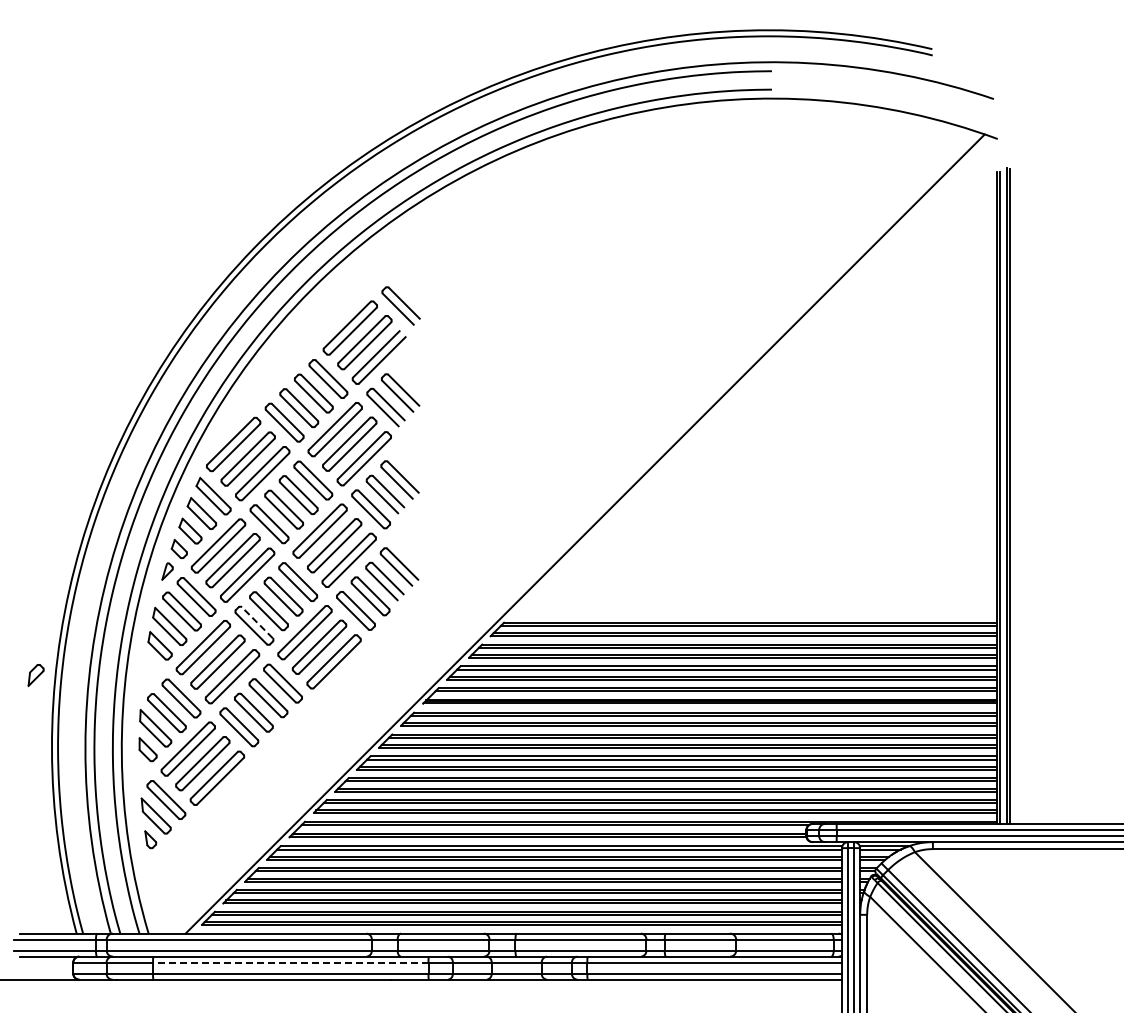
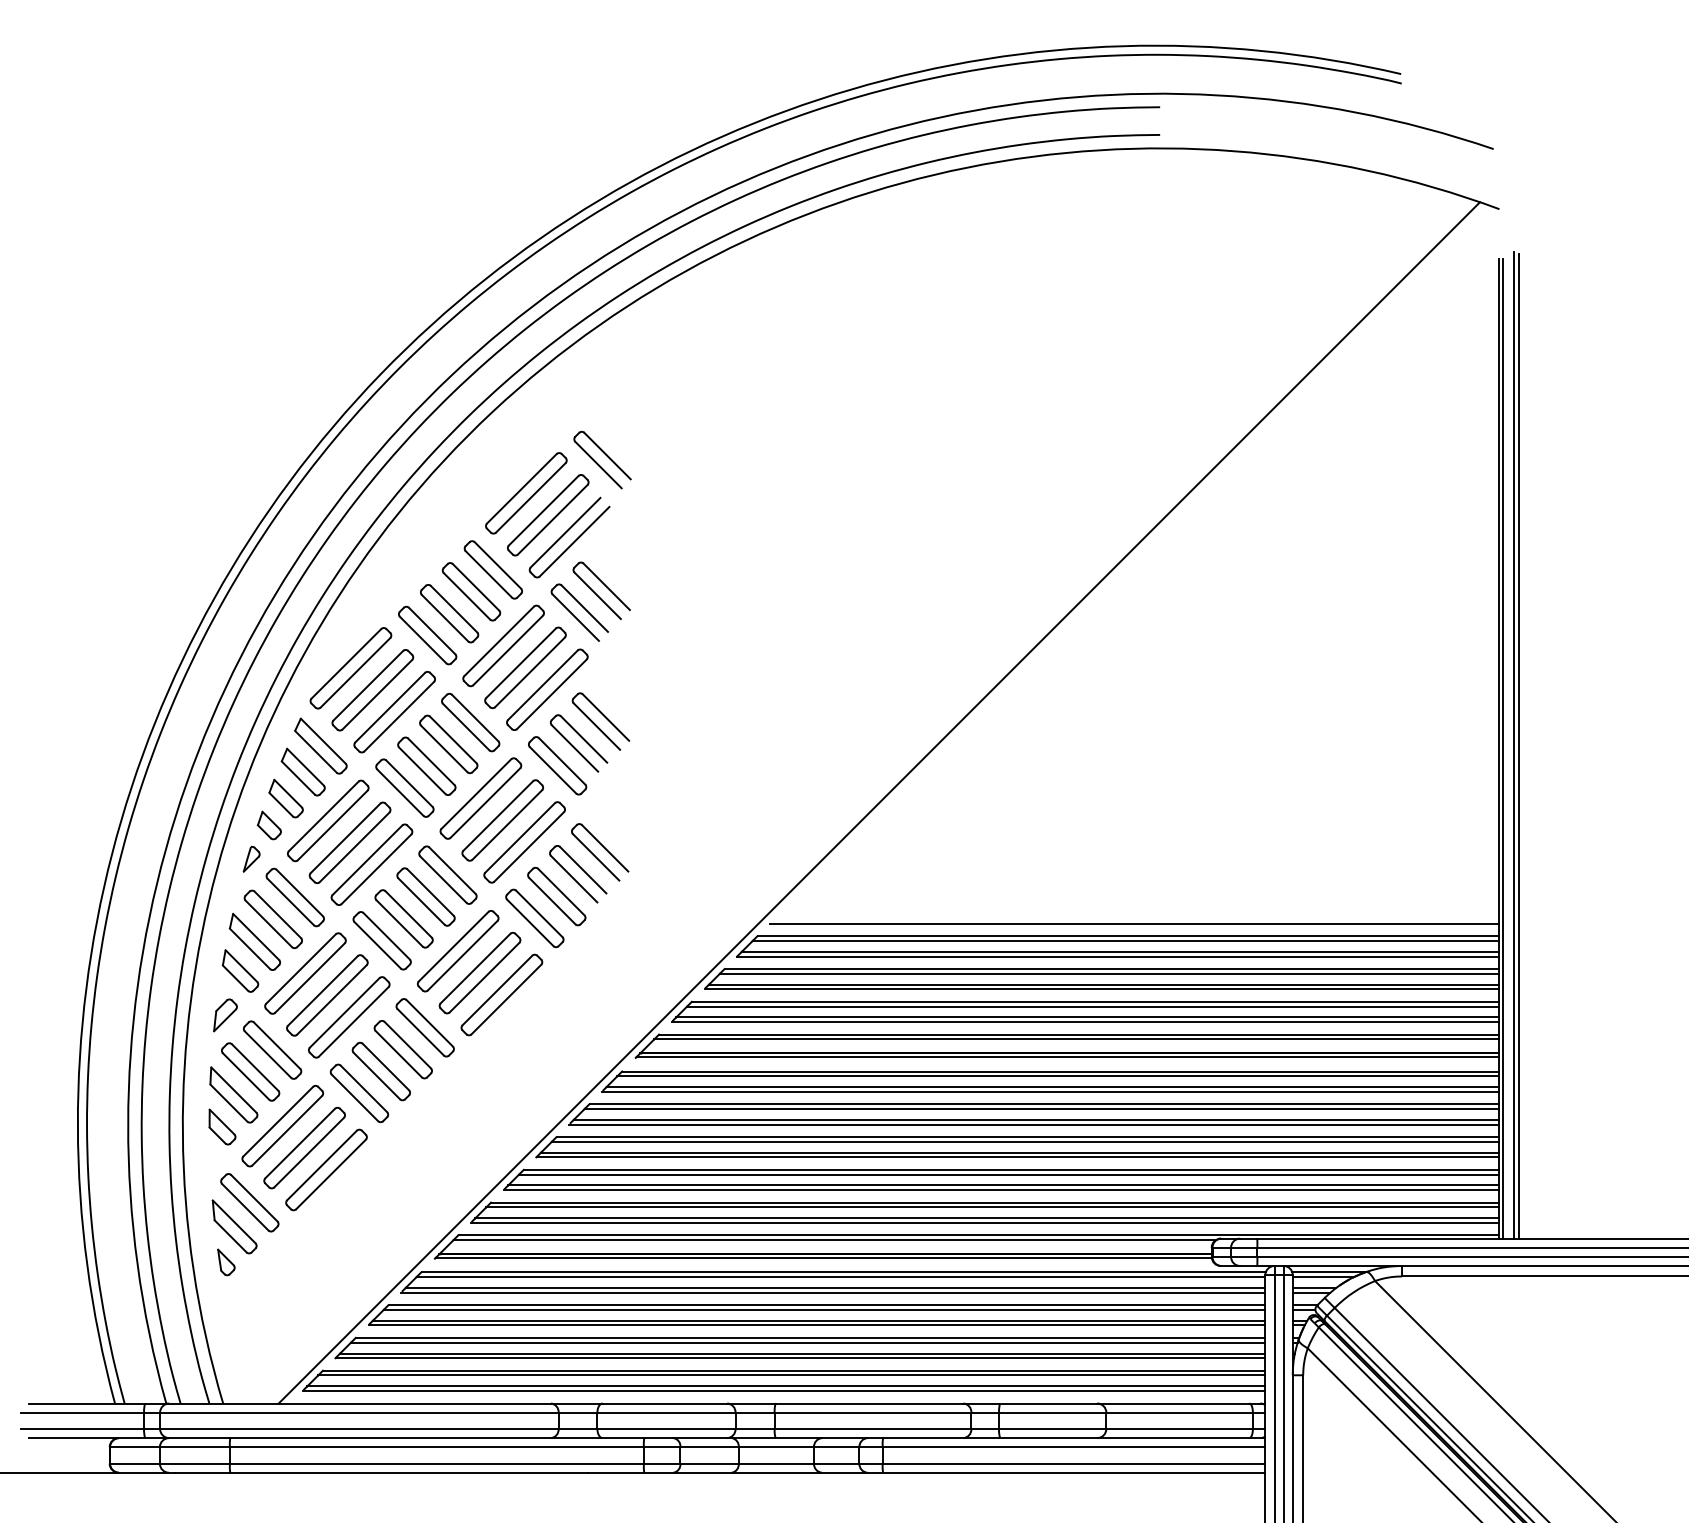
line: (754, 614) -> (1133, 923), added
line: (257, 622) -> (386, 935), dashed -> solid
part: (35, 675) -> (224, 1015), moved
line: (290, 962) -> (436, 1446), dashed -> solid

